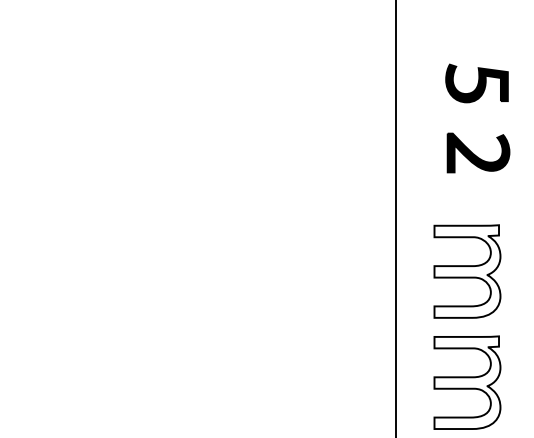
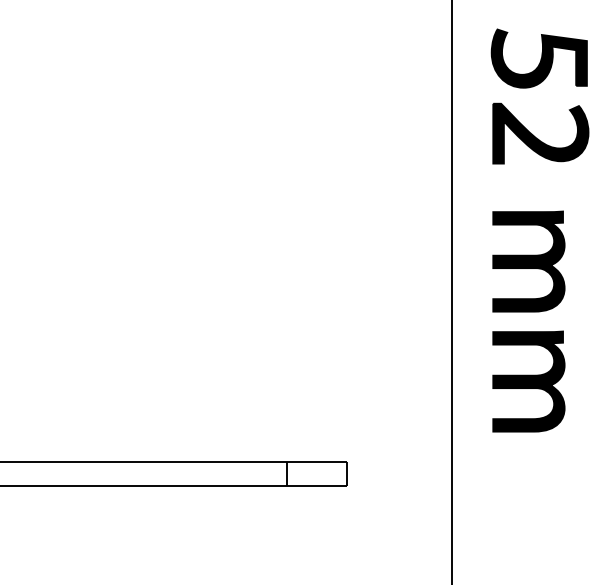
part: (476, 83) -> (538, 58), size x1.43
part: (478, 152) -> (540, 133), size x1.43
fill: (467, 271) -> (528, 261), added
fill: (467, 382) -> (528, 381), added

